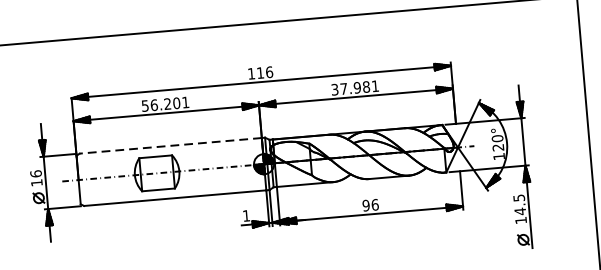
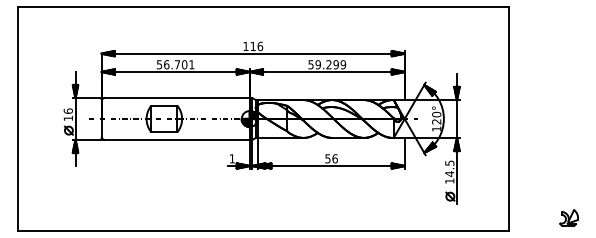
text: (355, 87) -> (327, 64), 37.981 -> 59.299
text: (167, 103) -> (177, 64), 56.201 -> 56.701
line: (171, 146) -> (177, 98), dashed -> solid
text: (365, 205) -> (327, 158), 96 -> 56

